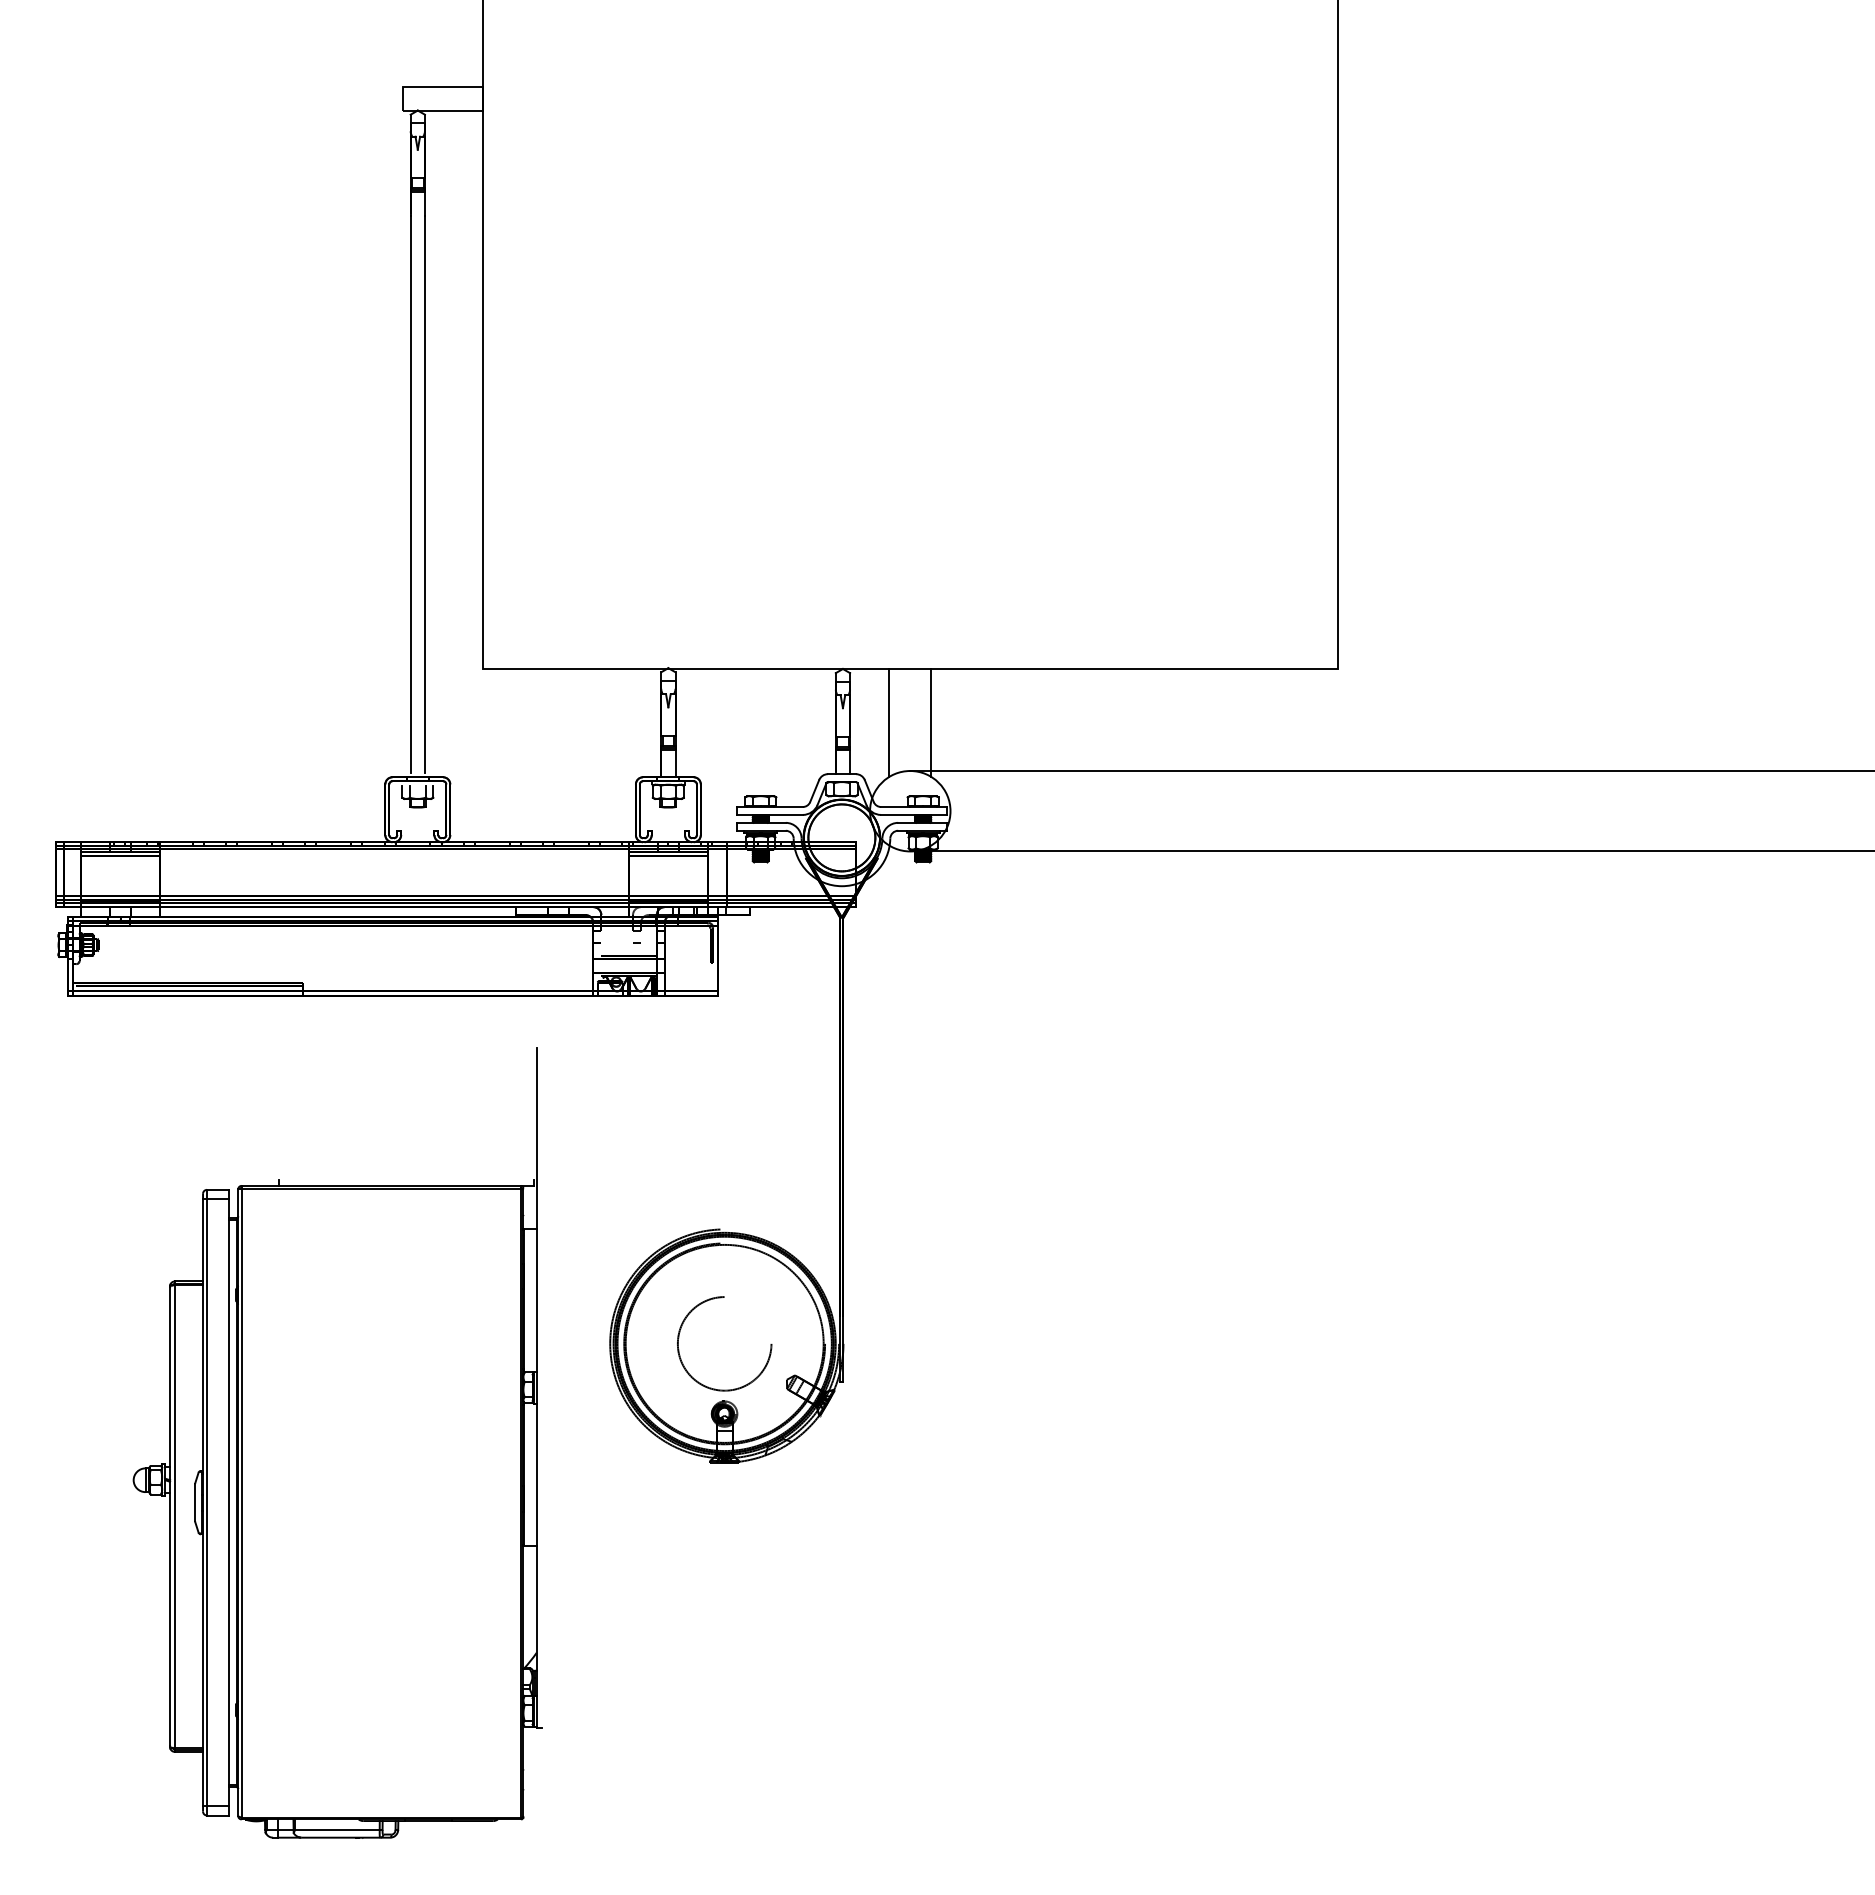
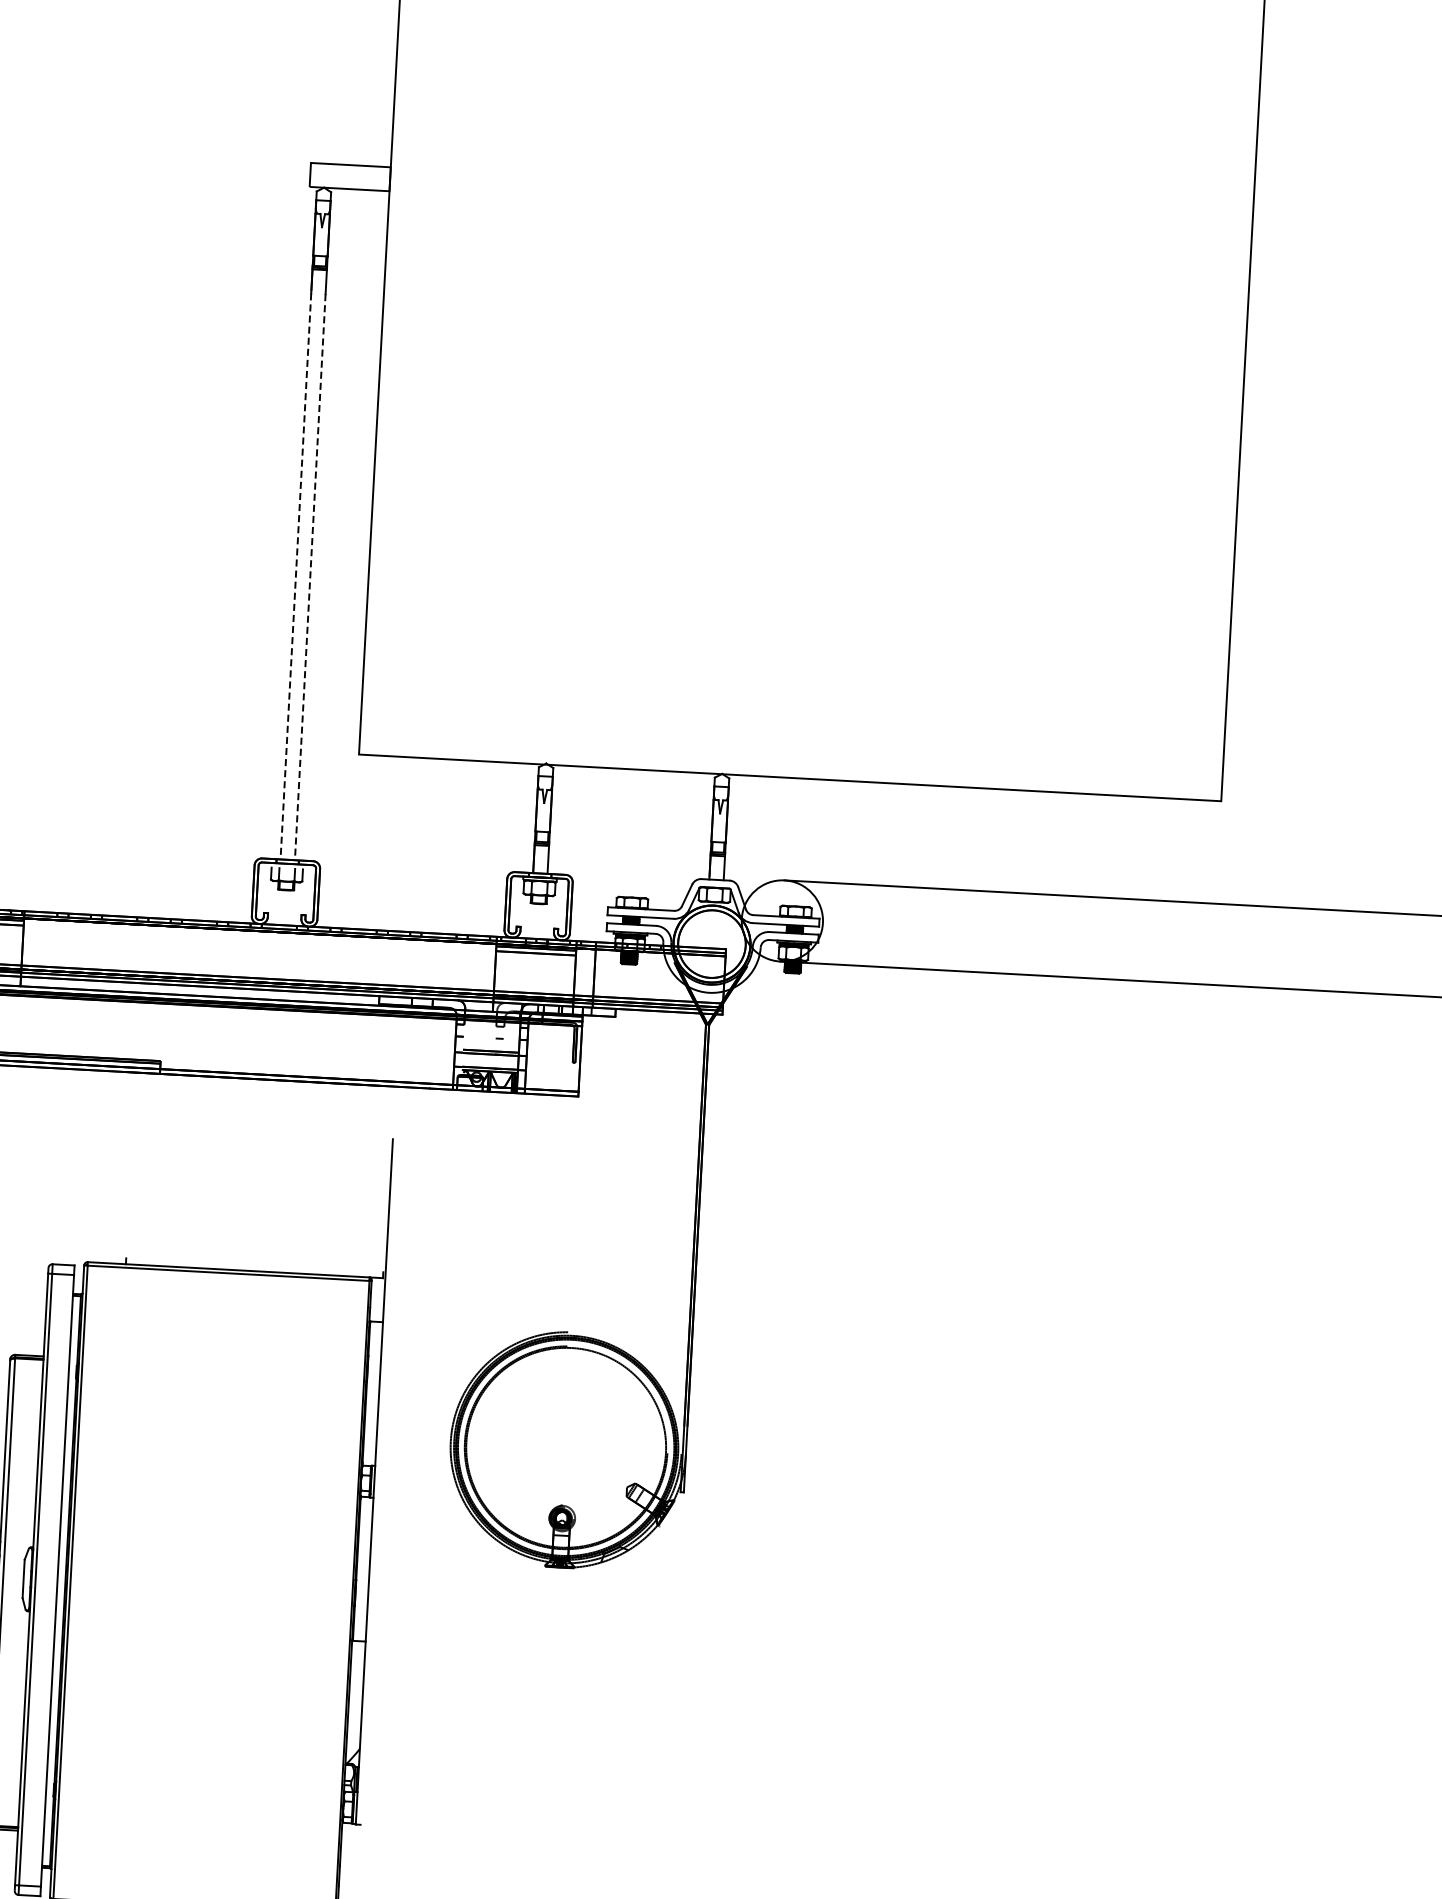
line: (410, 494) -> (295, 574), solid -> dashed
line: (424, 494) -> (309, 575), solid -> dashed
line: (889, 722) -> (766, 830), removed
line: (931, 722) -> (808, 832), removed
part: (721, 1298) -> (565, 1401), removed

